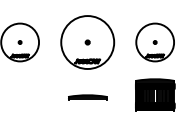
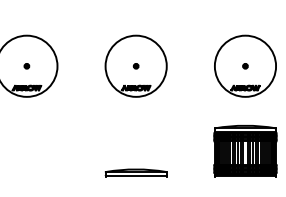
part: (87, 42) -> (135, 66), size x0.71
part: (87, 97) -> (135, 173), moved

